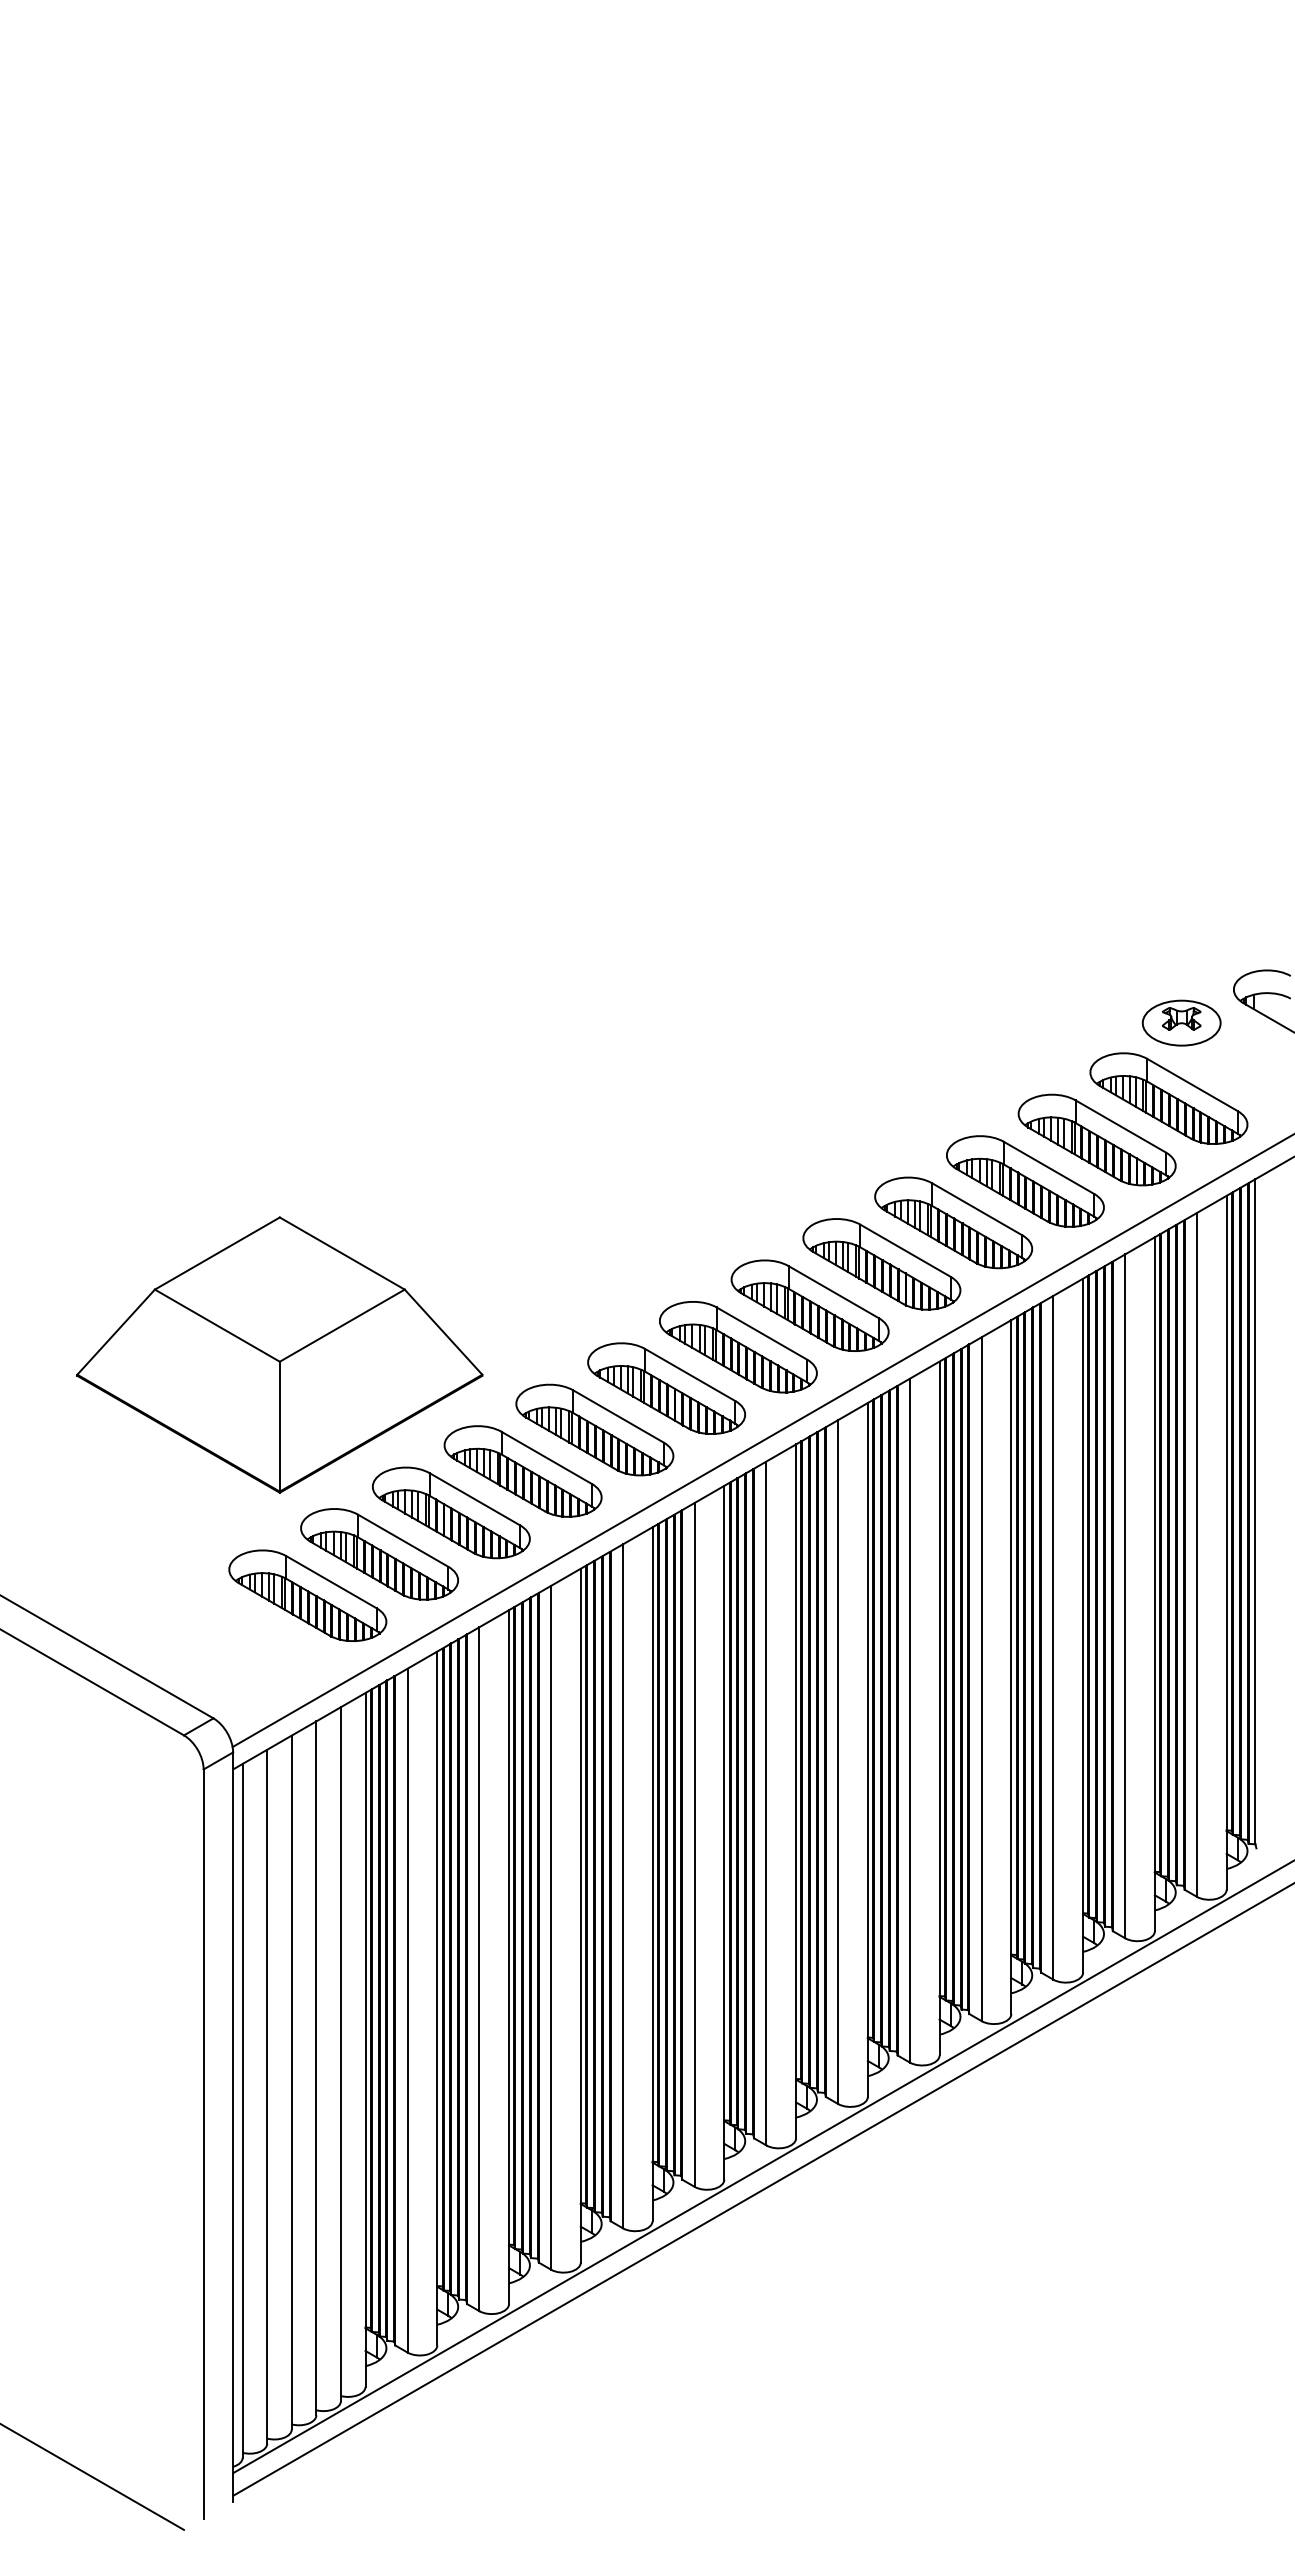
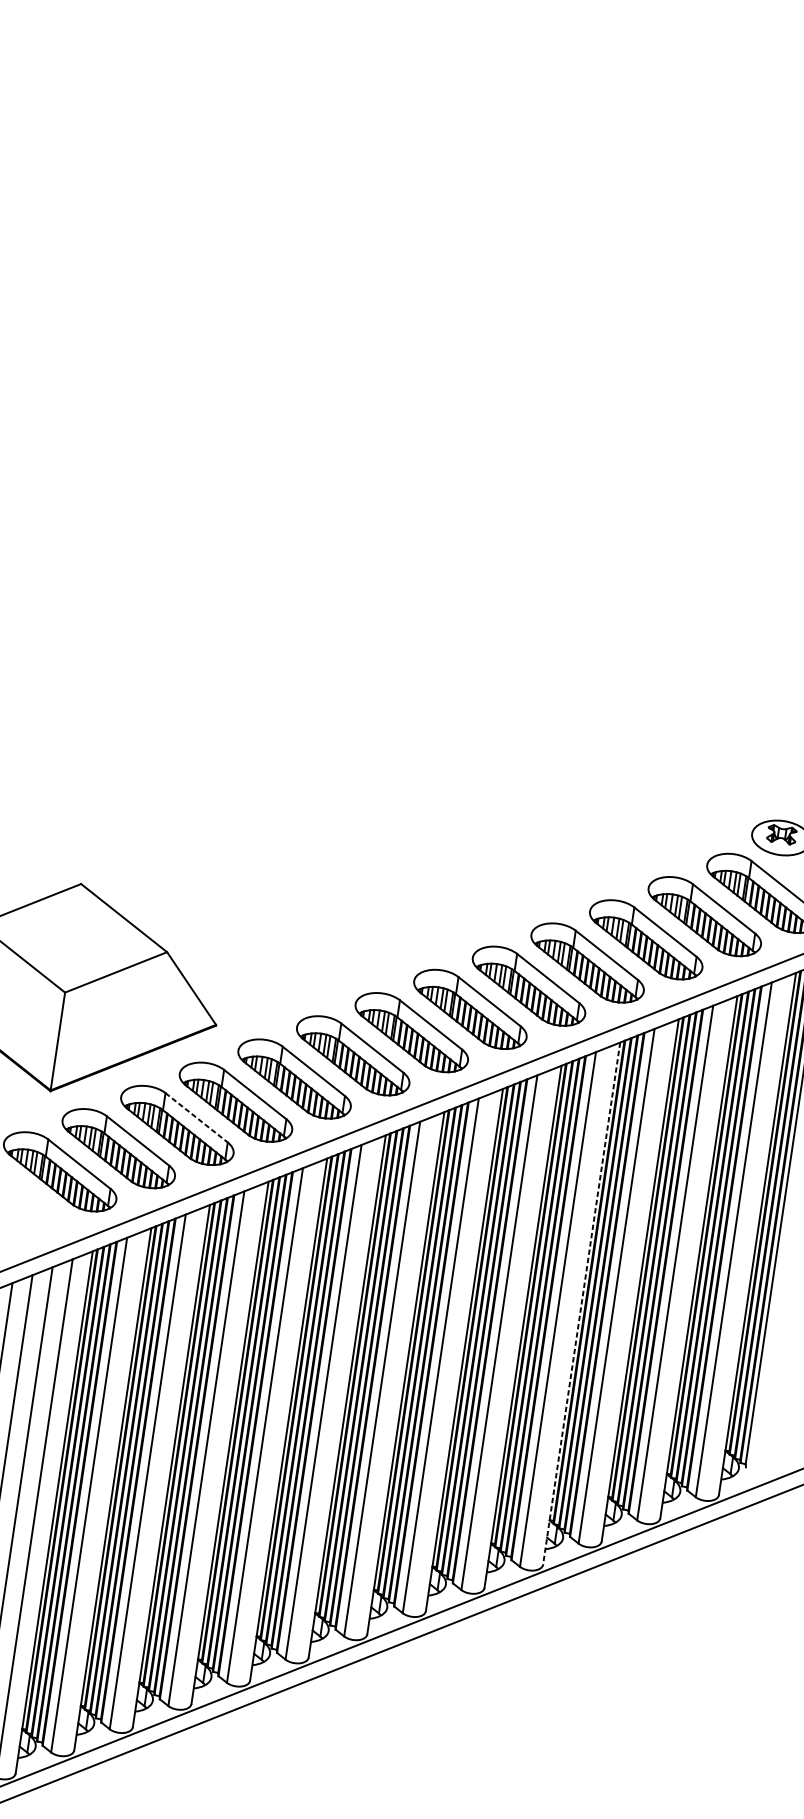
line: (475, 1499) -> (197, 1118), solid -> dashed
line: (1011, 1667) -> (581, 1303), solid -> dashed

